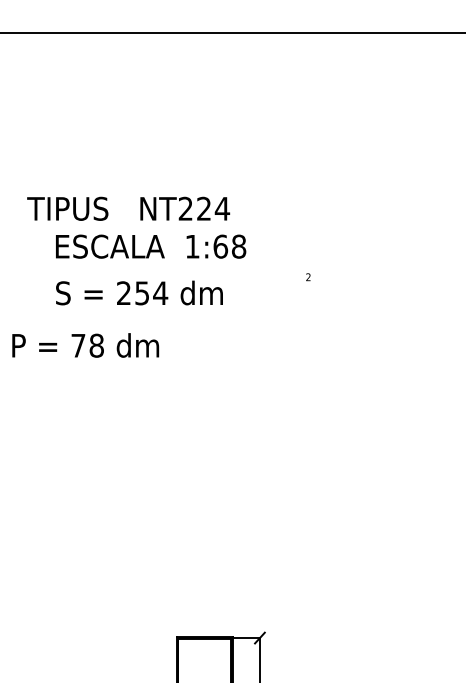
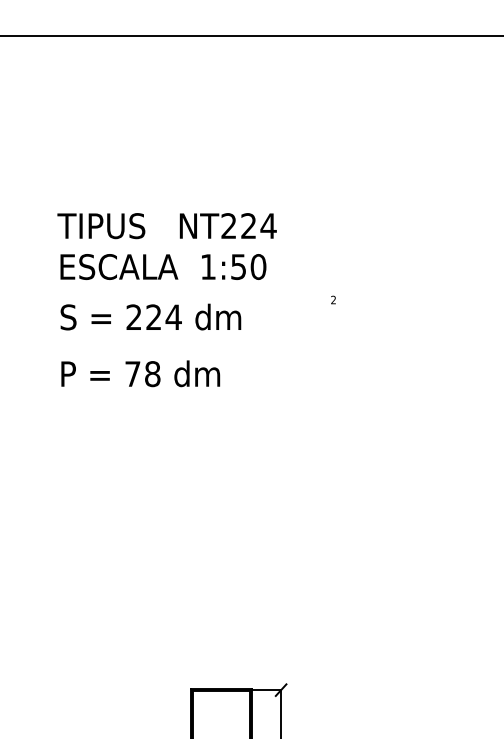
text: (128, 209) -> (166, 226), moved
text: (229, 247) -> (248, 267), 1:68 -> 1:50
text: (141, 293) -> (153, 317), 254 -> 224
text: (85, 345) -> (140, 373), moved

